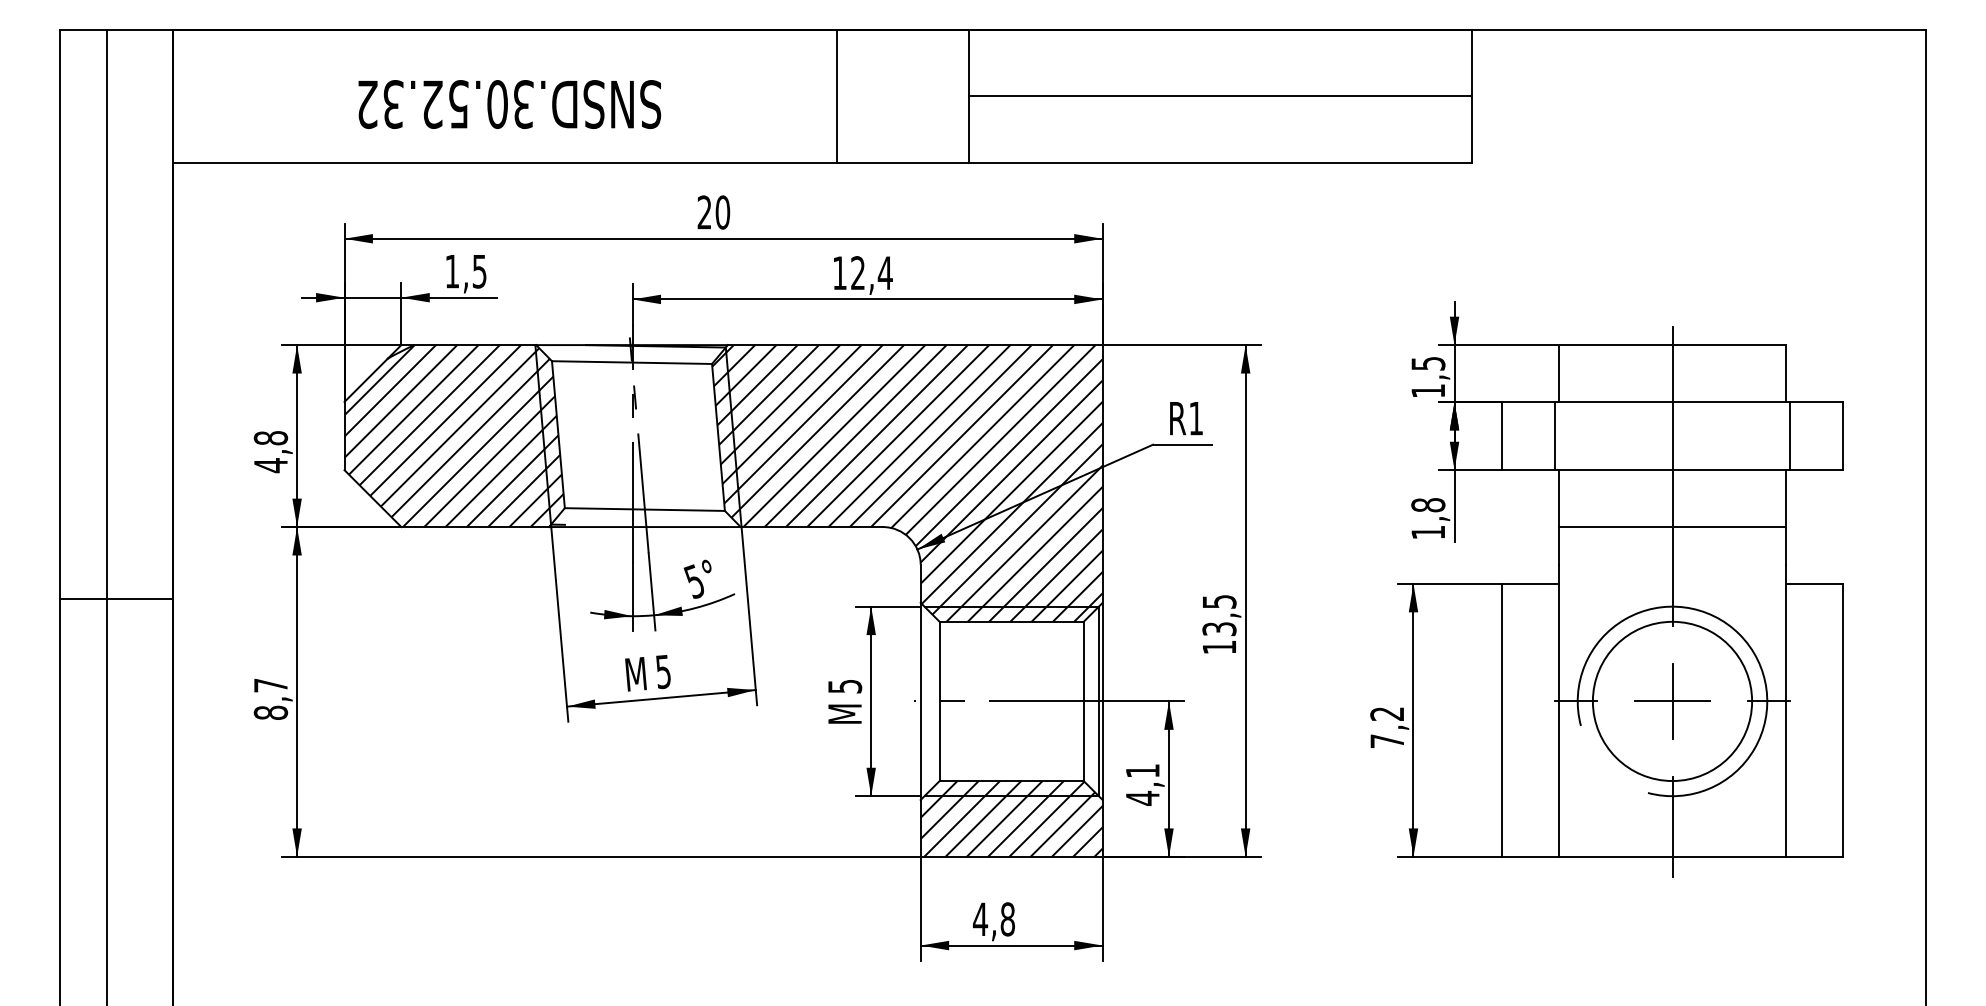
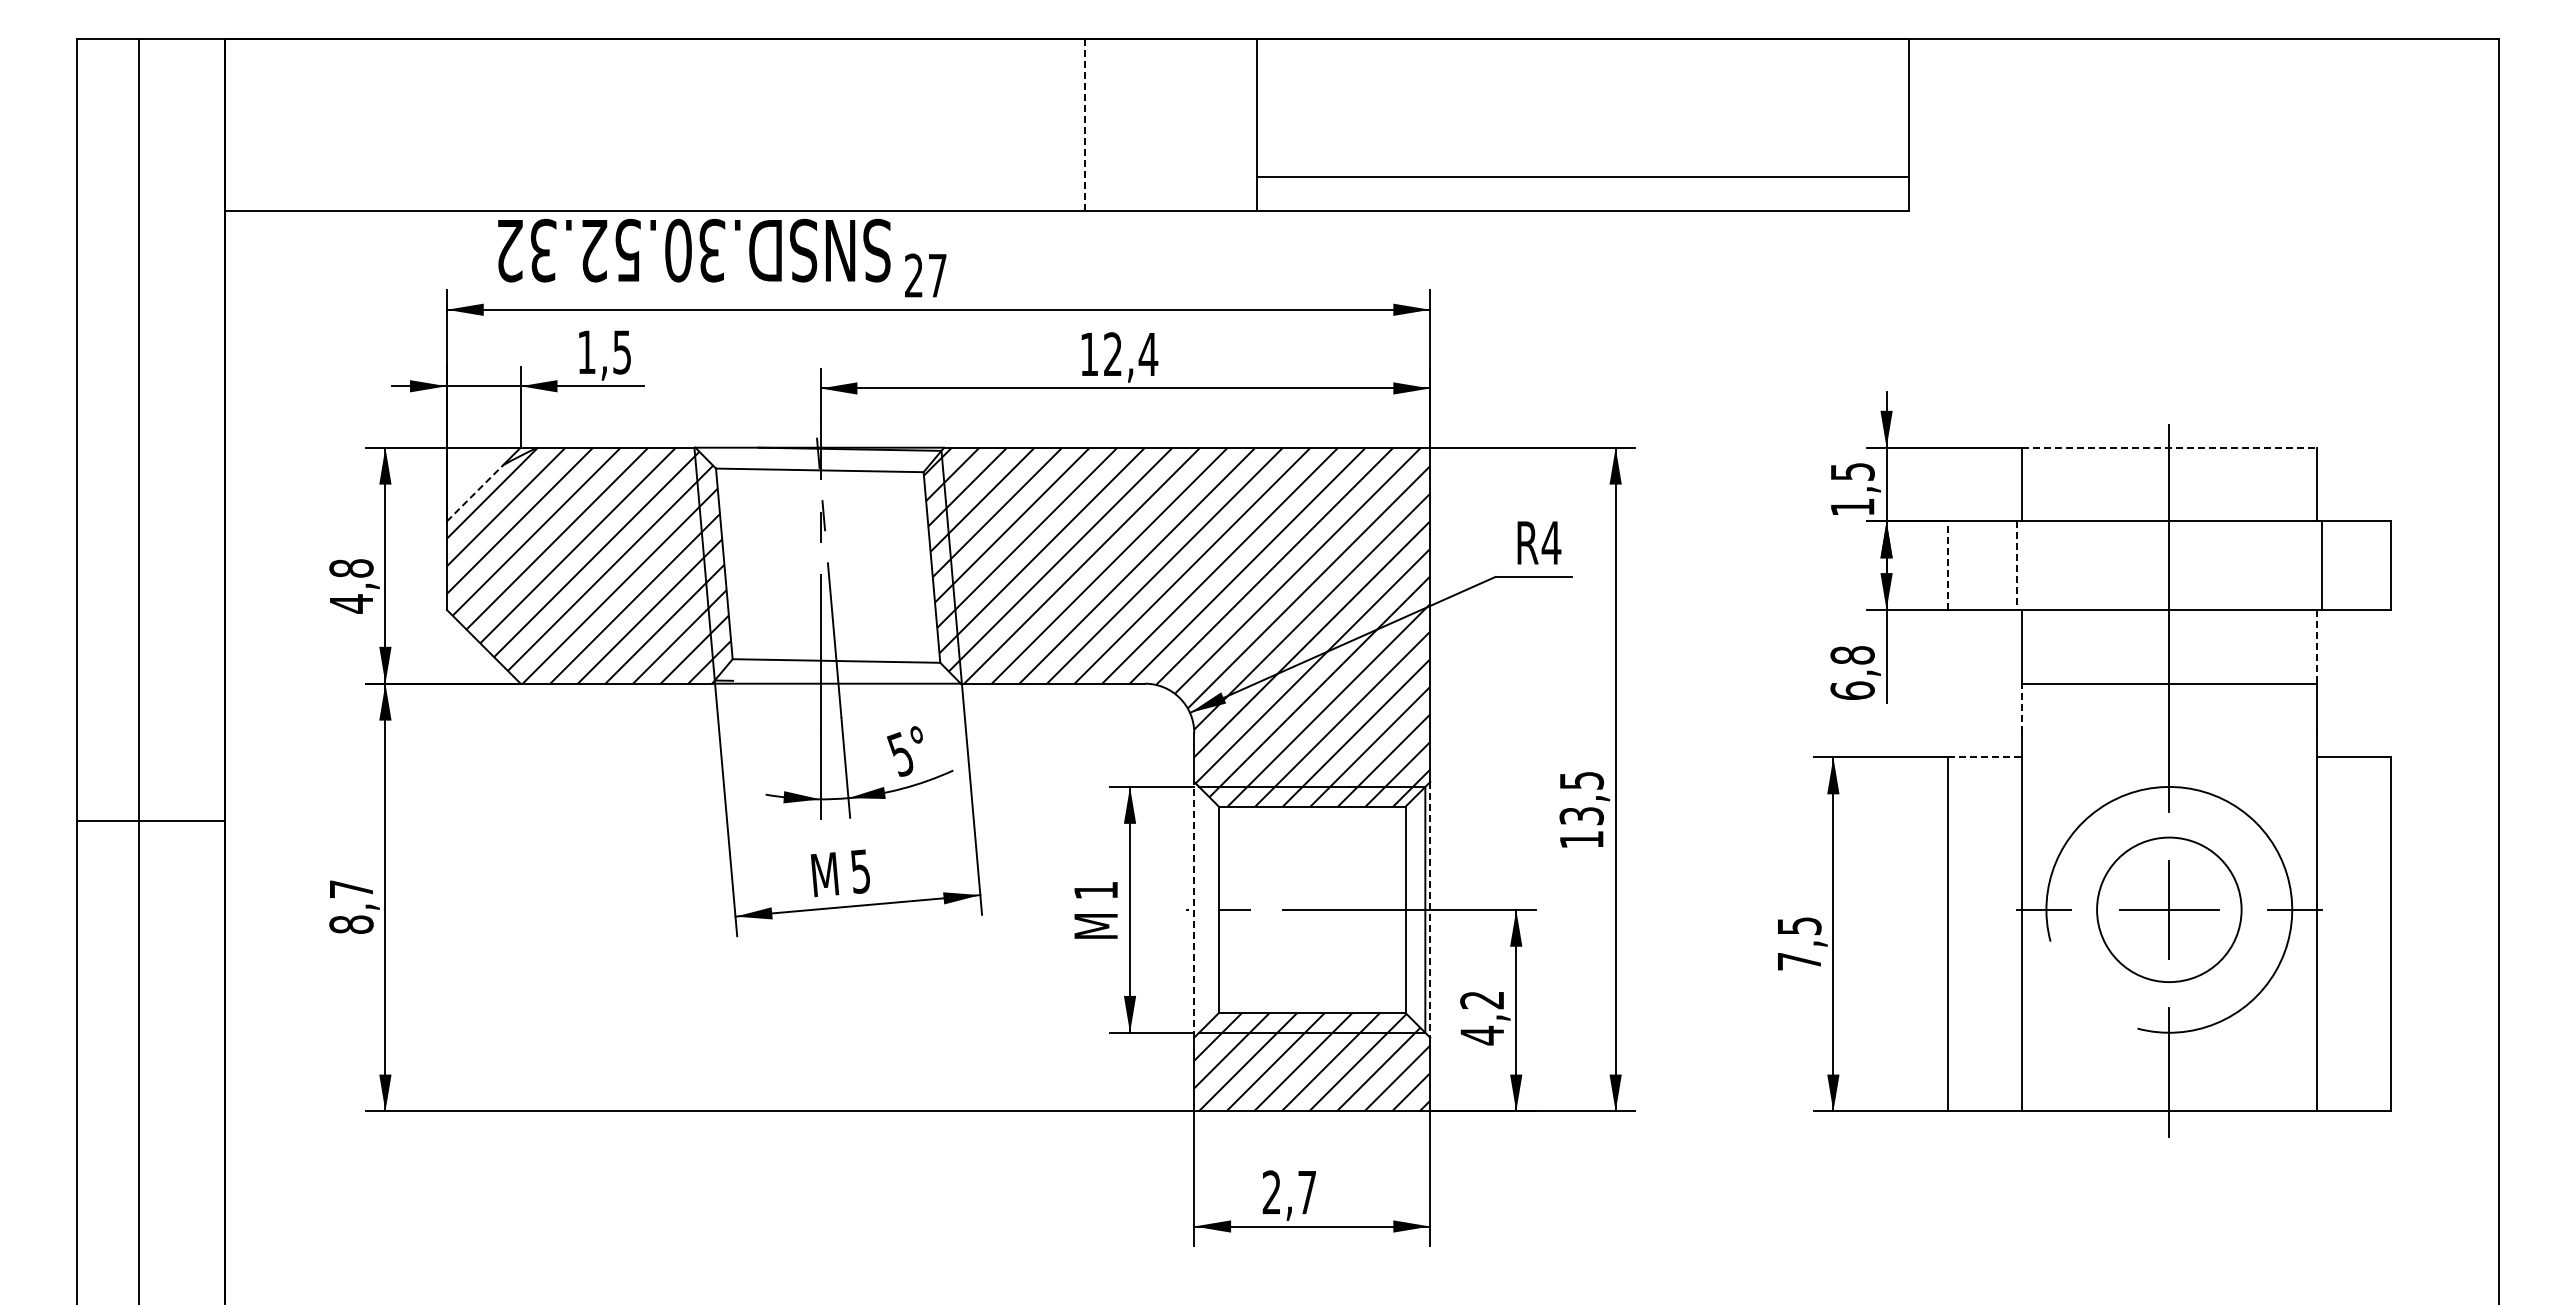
line: (836, 95) -> (1085, 124), solid -> dashed
line: (1220, 96) -> (1582, 177), moved
text: (509, 104) -> (694, 250), moved
text: (722, 212) -> (937, 275), 20 -> 27
line: (1672, 344) -> (2169, 447), solid -> dashed
line: (365, 380) -> (474, 493), solid -> dashed
text: (1196, 418) -> (1551, 542), R1 -> R4
line: (1502, 435) -> (1948, 565), solid -> dashed
line: (1554, 436) -> (2016, 566), solid -> dashed
line: (1785, 498) -> (2316, 646), solid -> dashed
text: (1428, 532) -> (1852, 690), 1,8 -> 6,8
line: (1558, 546) -> (2021, 708), solid -> dashed
line: (1530, 583) -> (1984, 757), solid -> dashed
line: (115, 598) -> (150, 820), moved
text: (845, 686) -> (1096, 890), 5 -> 1
line: (920, 701) -> (1194, 909), solid -> dashed
line: (1102, 701) -> (1430, 909), solid -> dashed
circle: (1672, 701) -> (2169, 909), size x0.7
text: (1387, 714) -> (1799, 926), 7,2 -> 7,5
text: (1142, 771) -> (1481, 1000), 4,1 -> 4,2
text: (994, 919) -> (1289, 1192), 4,8 -> 2,7

